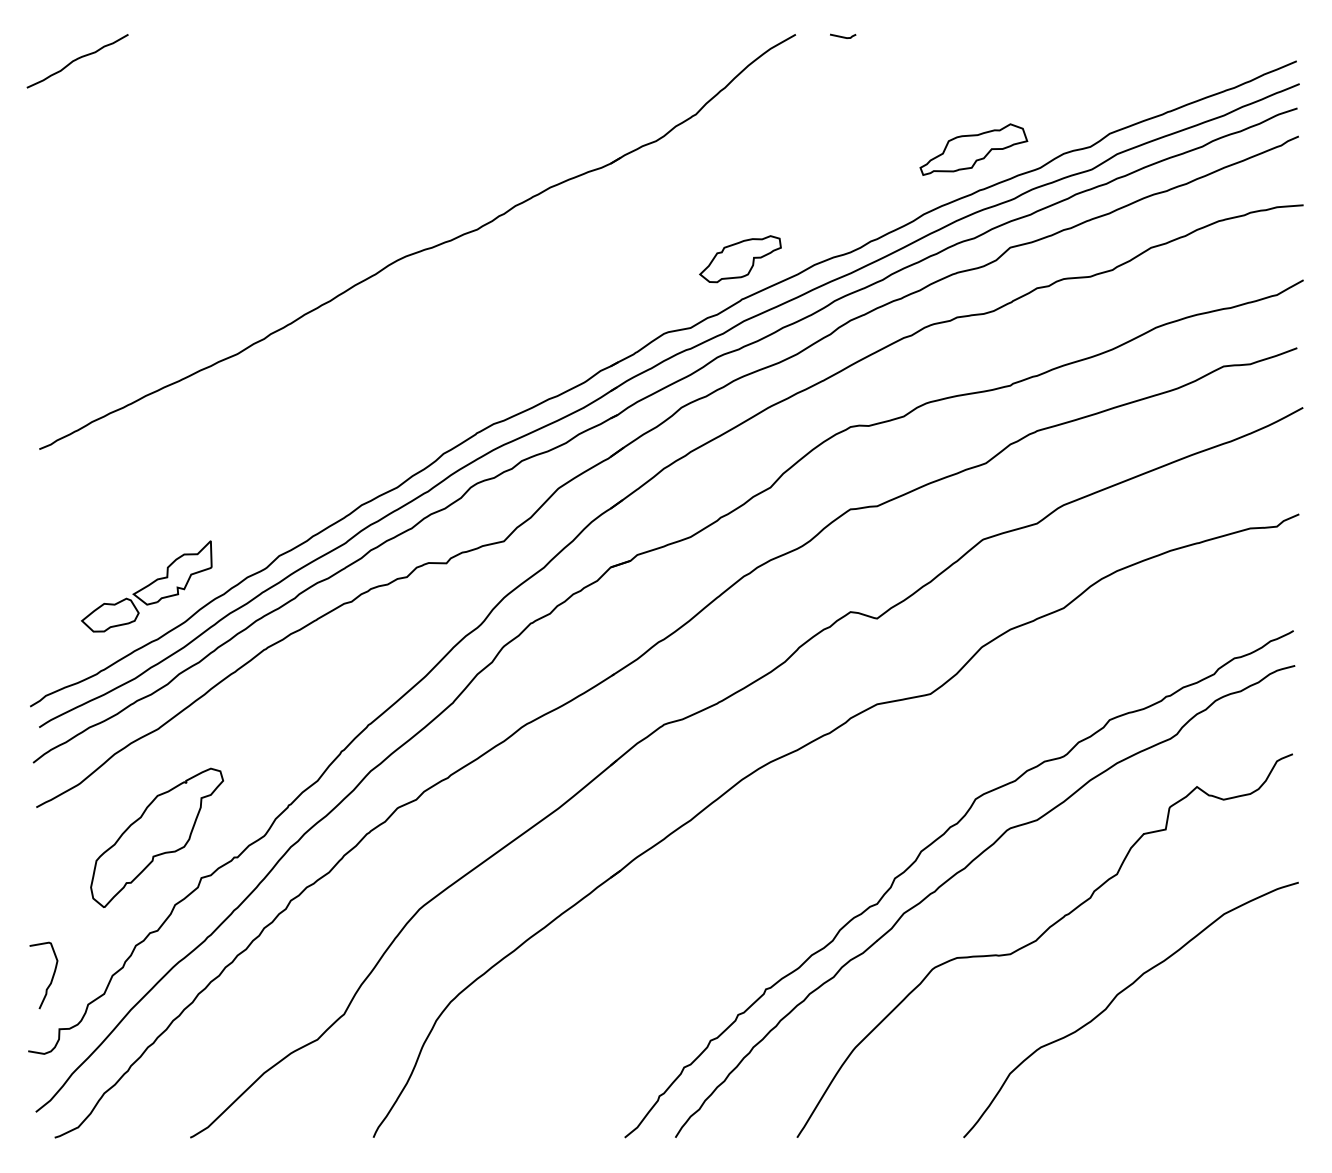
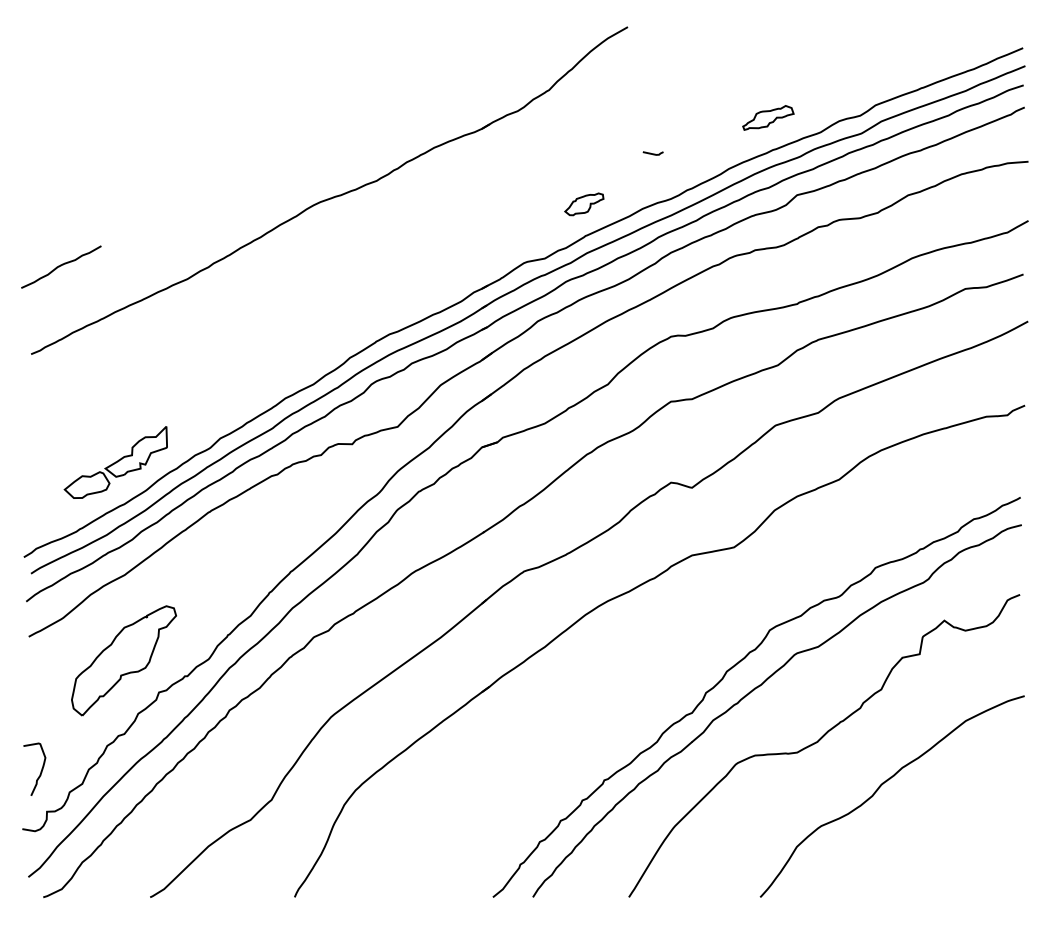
line: (842, 36) -> (652, 153), moved
curve: (77, 60) -> (61, 266), moved
part: (974, 149) -> (768, 117), size x0.6
part: (740, 259) -> (584, 204), size x0.6

